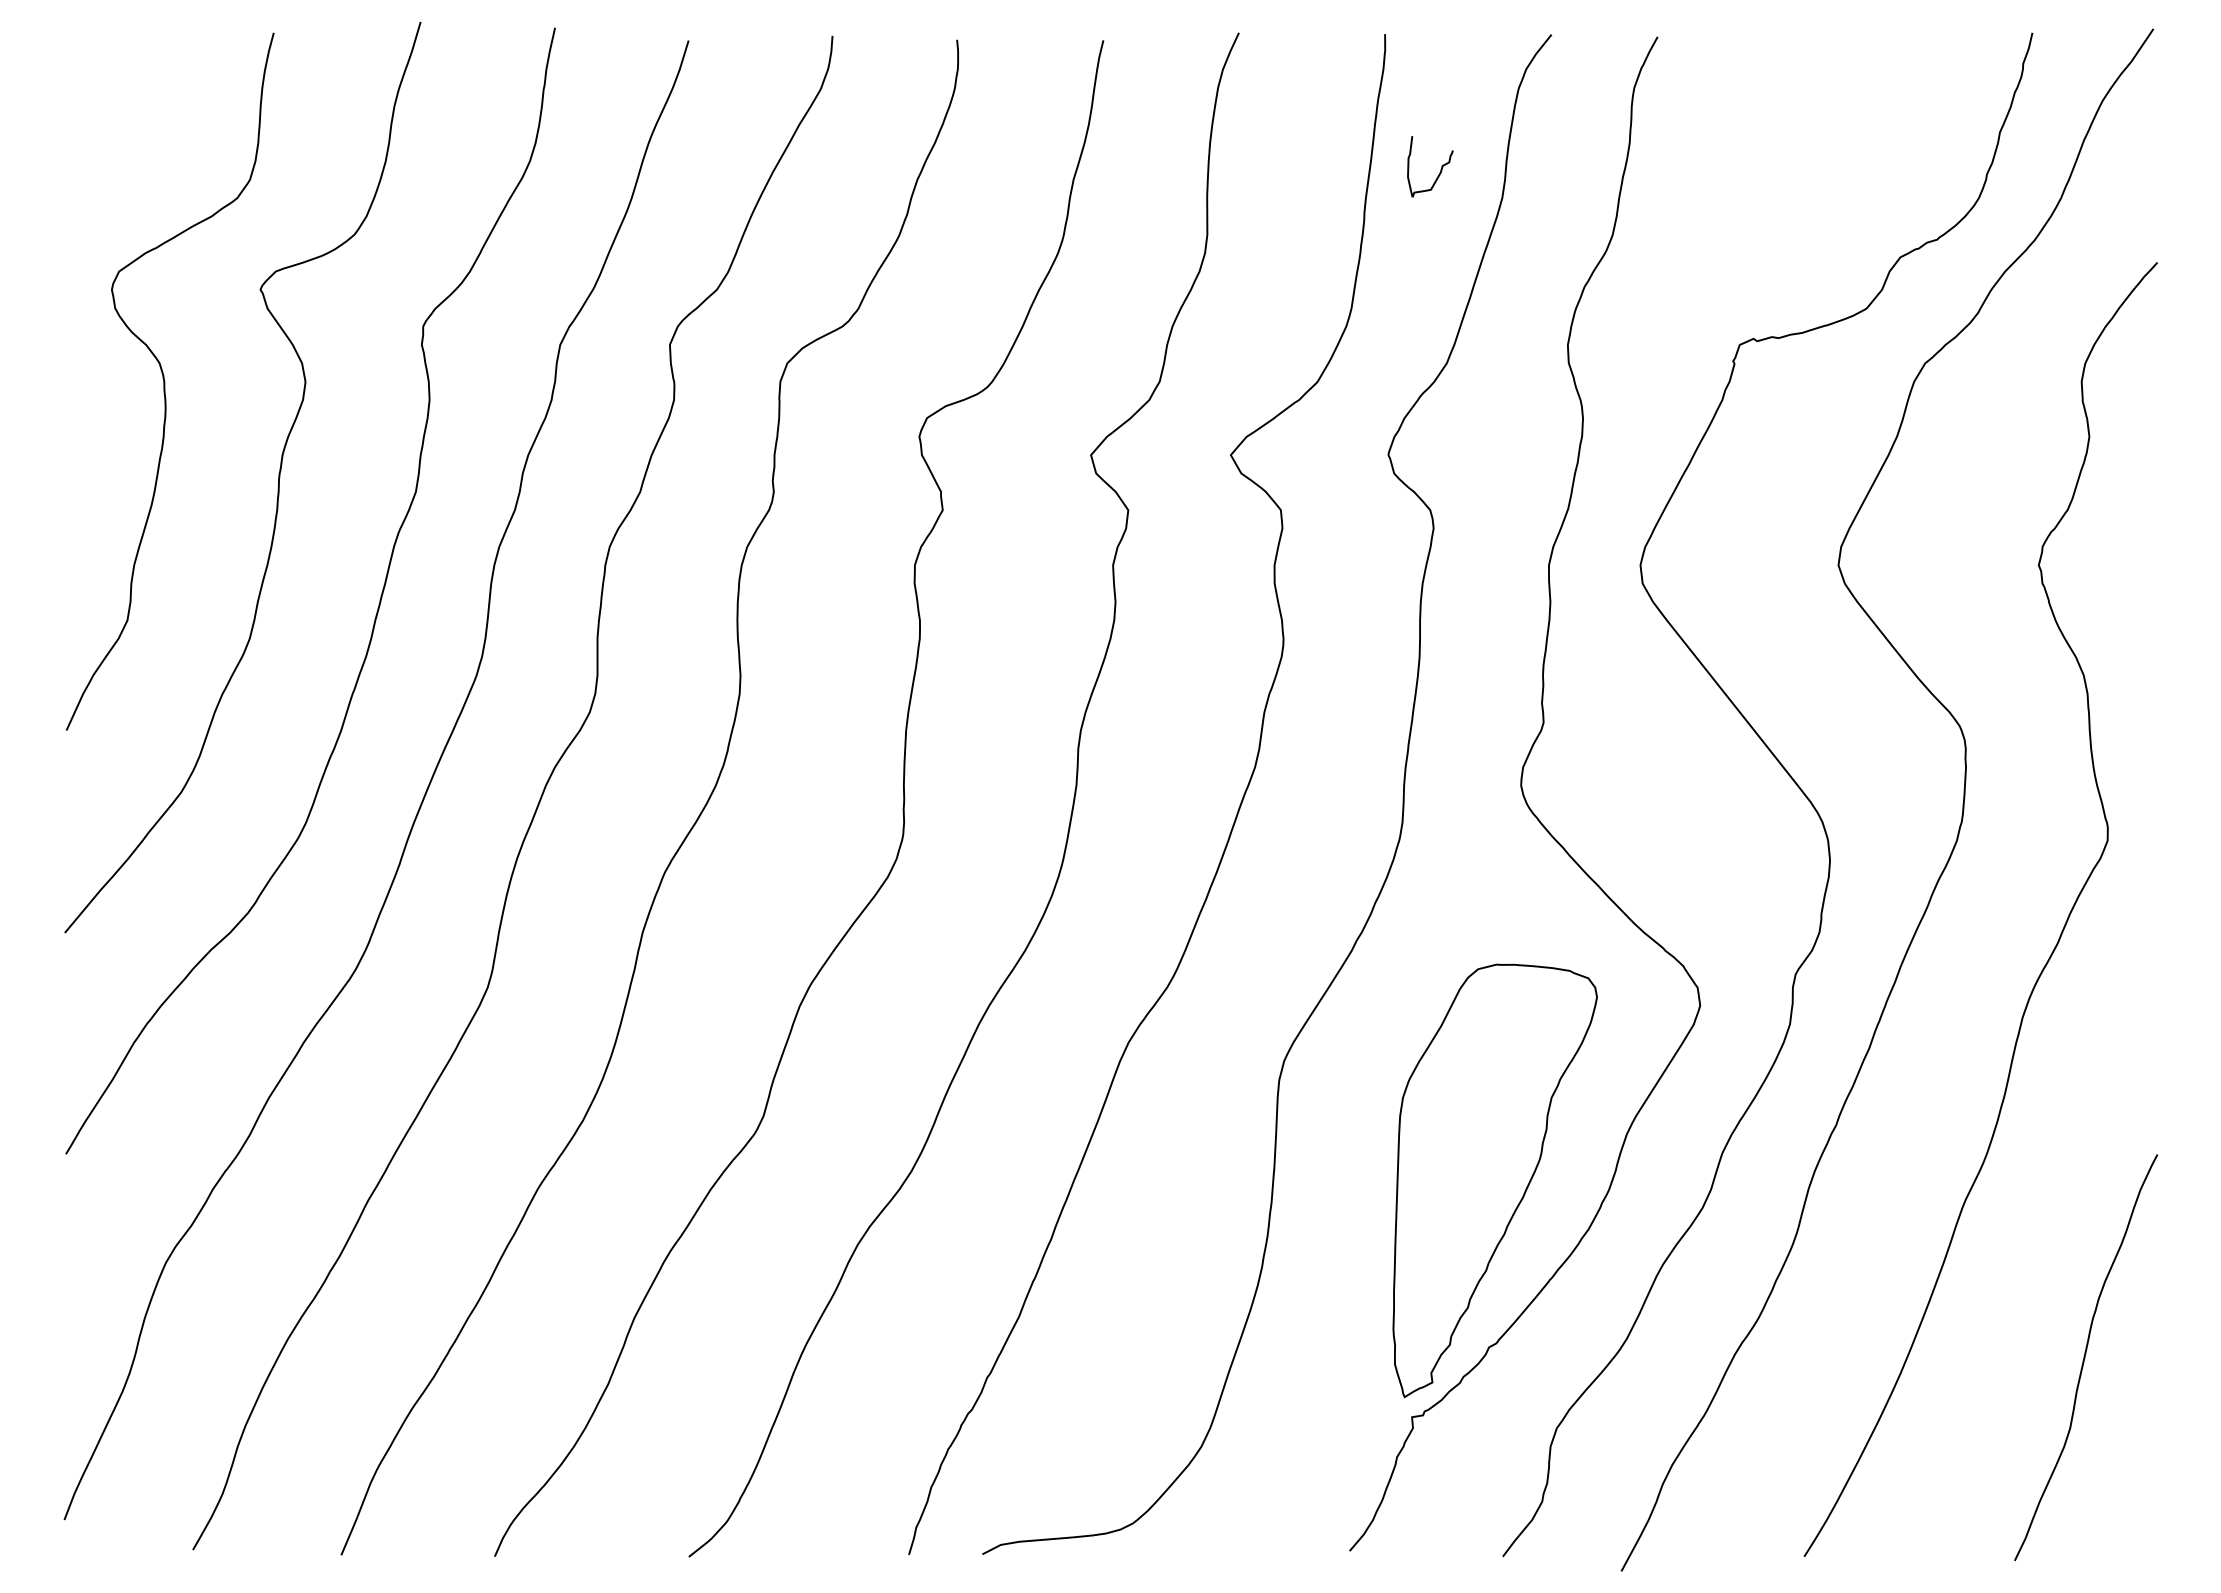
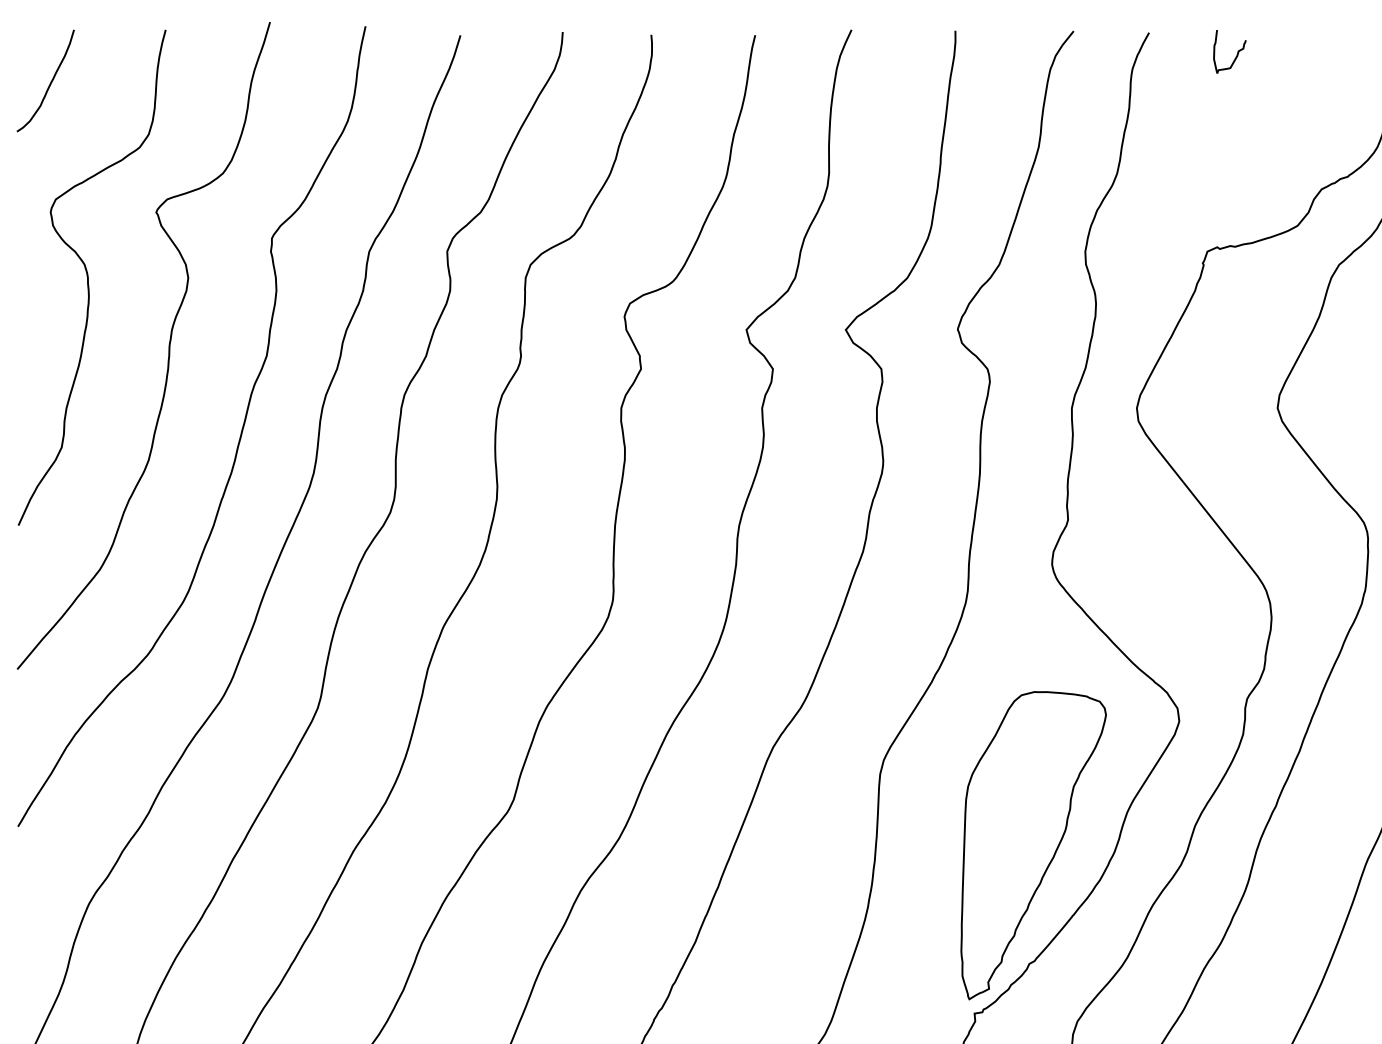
curve: (111, 107) -> (50, 82), added
curve: (1440, 169) -> (1237, 53), moved

